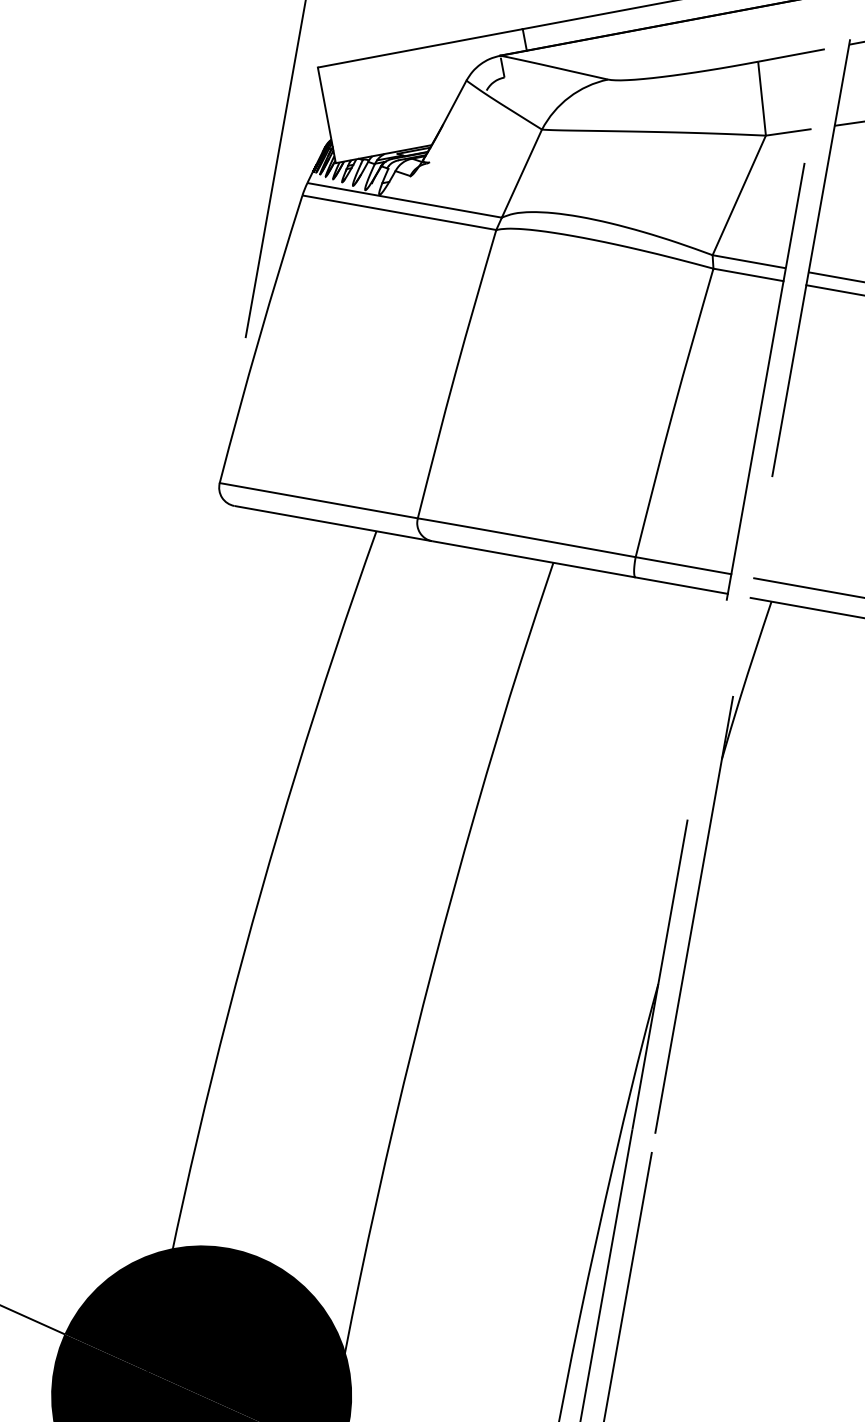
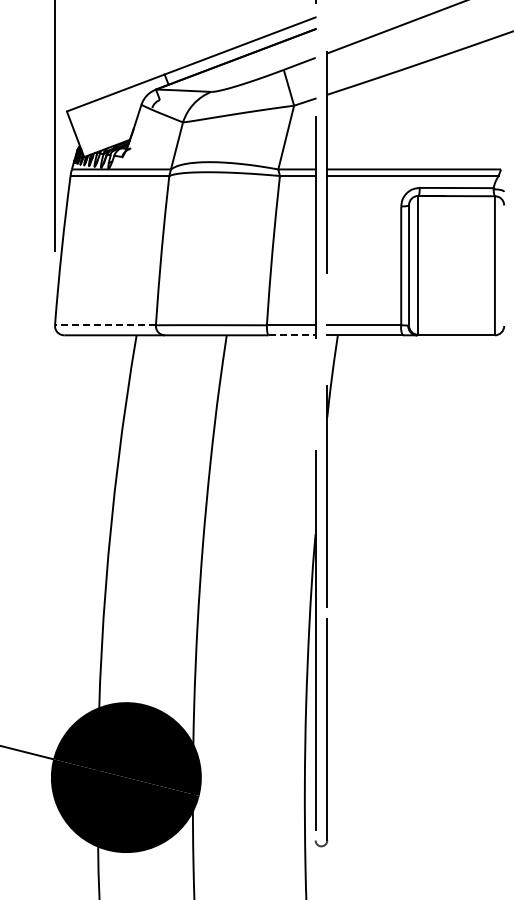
line: (316, 500) -> (104, 325), solid -> dashed
line: (682, 586) -> (292, 335), solid -> dashed

